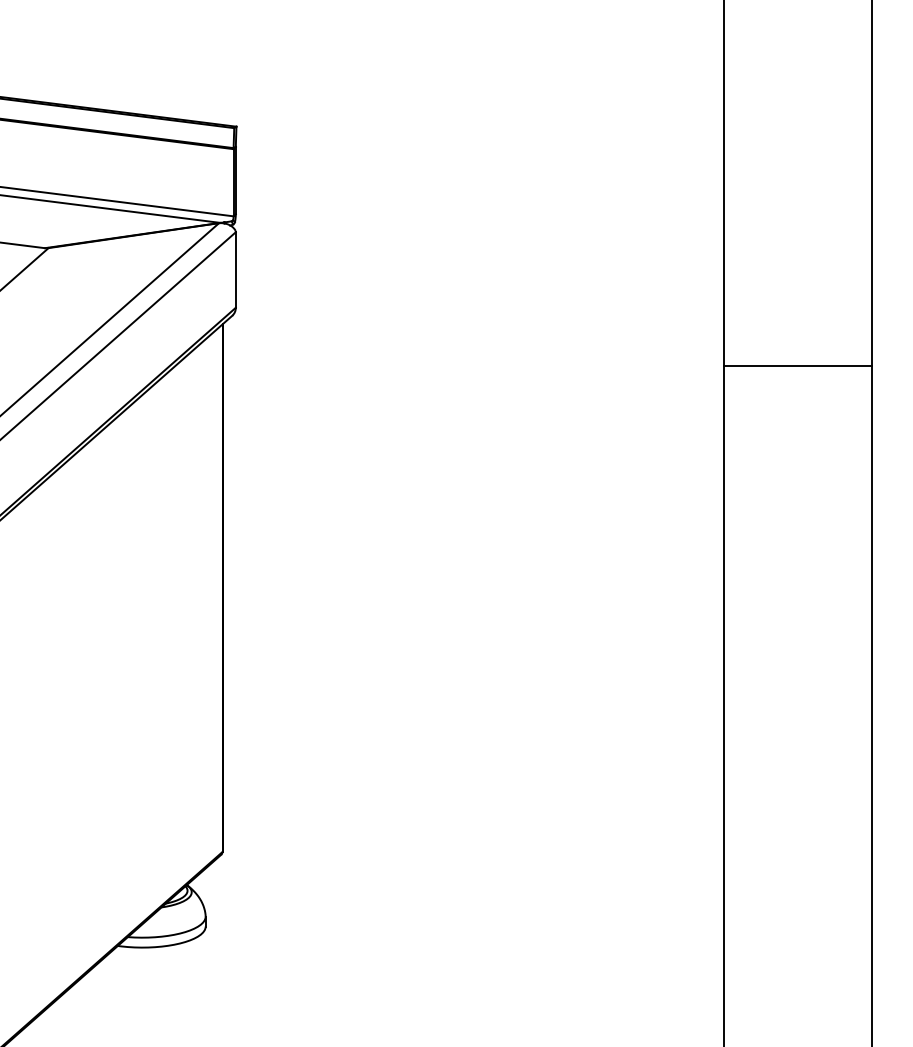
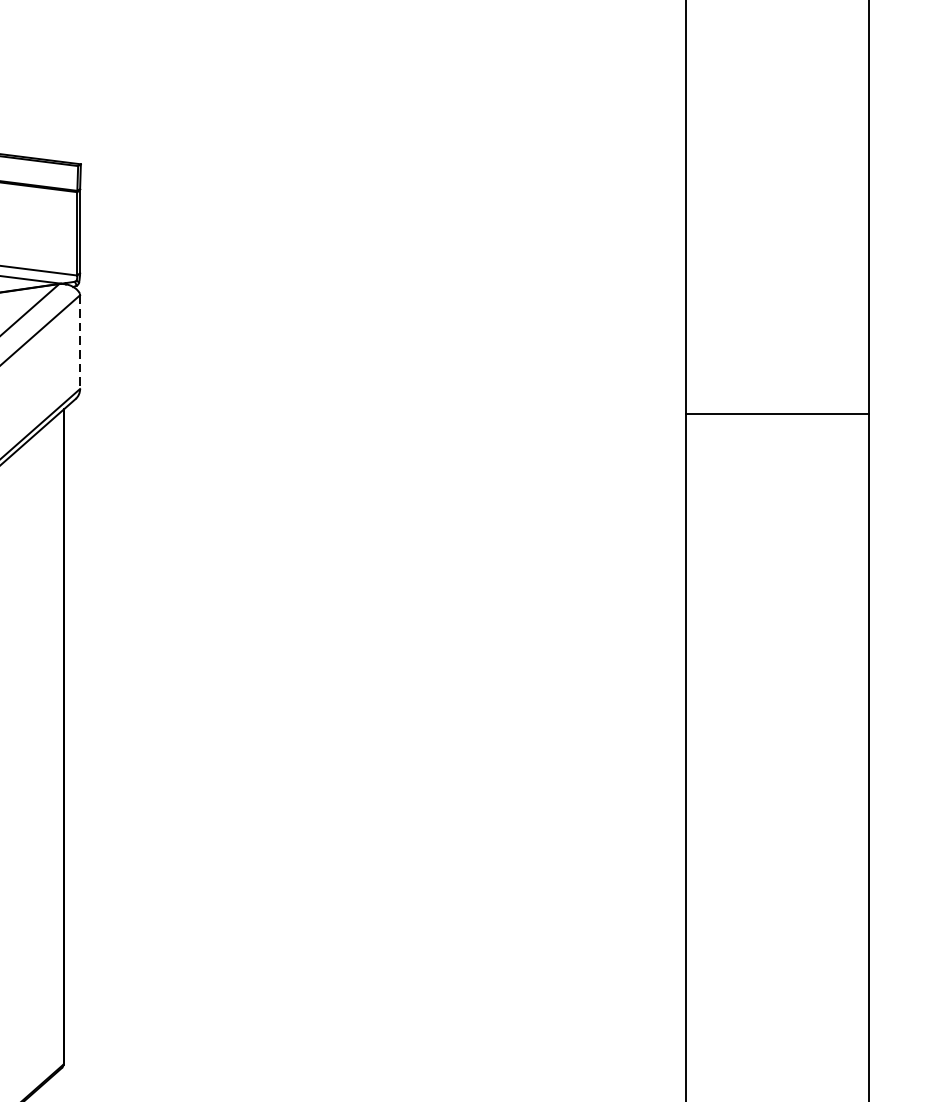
line: (235, 270) -> (79, 342), solid -> dashed
line: (797, 366) -> (777, 414), moved

